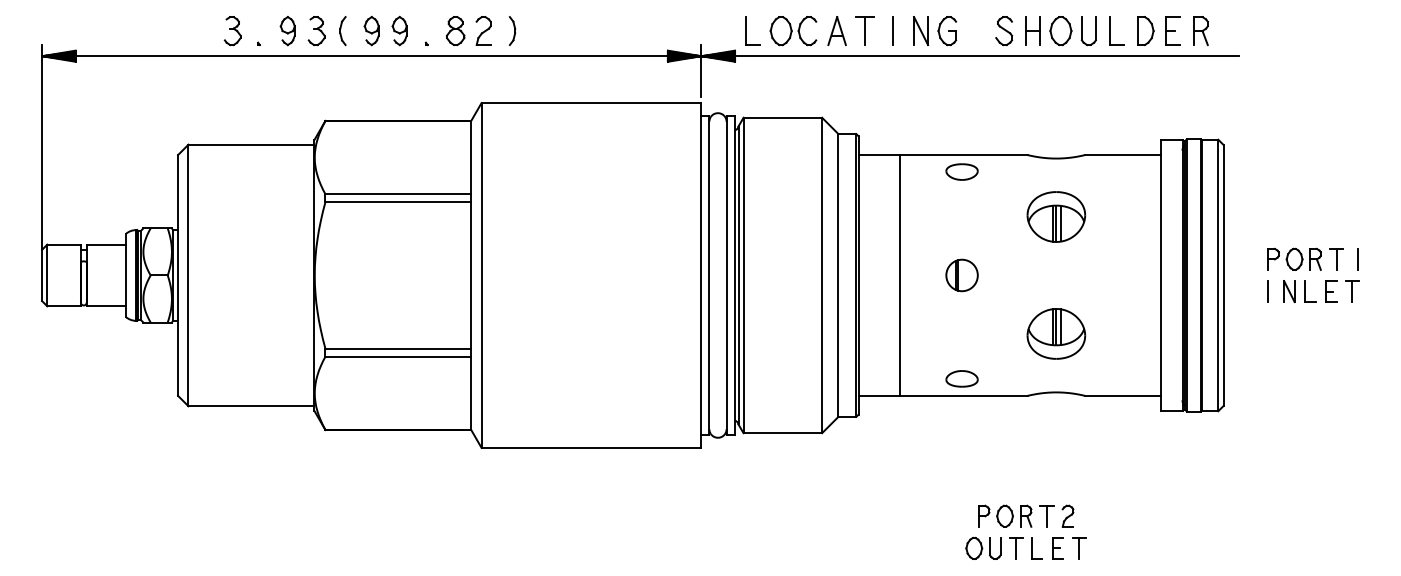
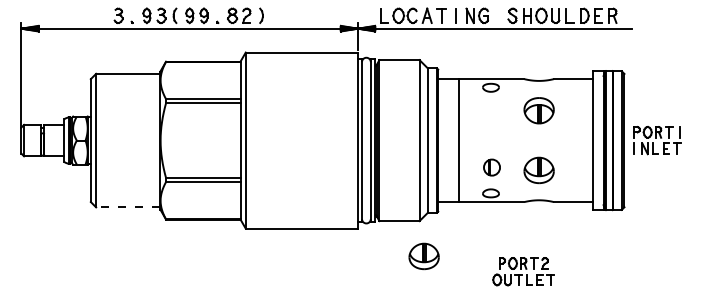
part: (961, 275) -> (491, 167), moved
part: (1313, 275) -> (657, 140), moved
line: (249, 406) -> (127, 207), solid -> dashed
part: (829, 502) -> (423, 256), added

